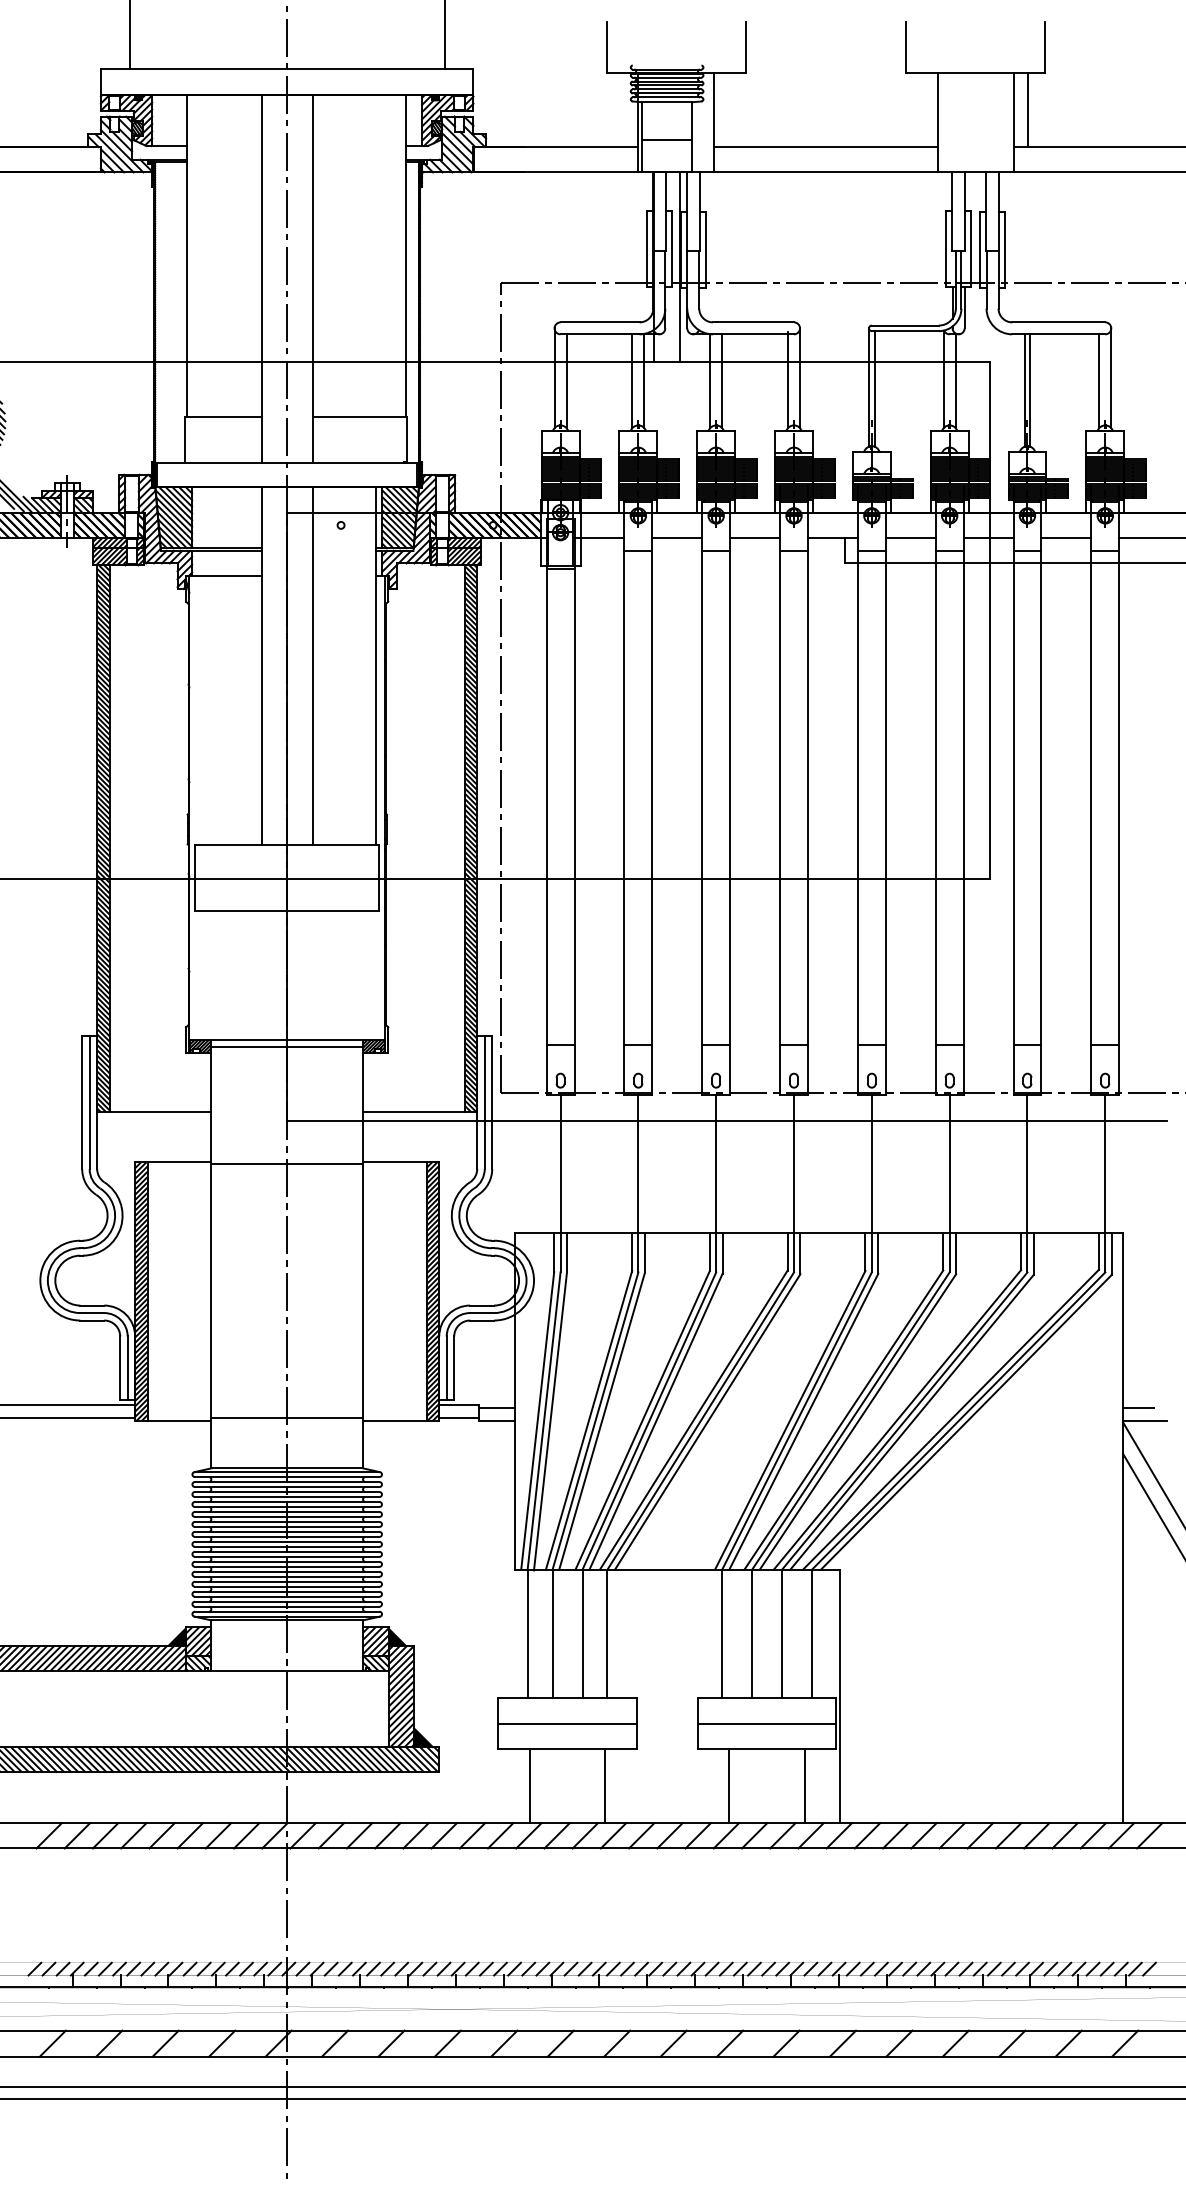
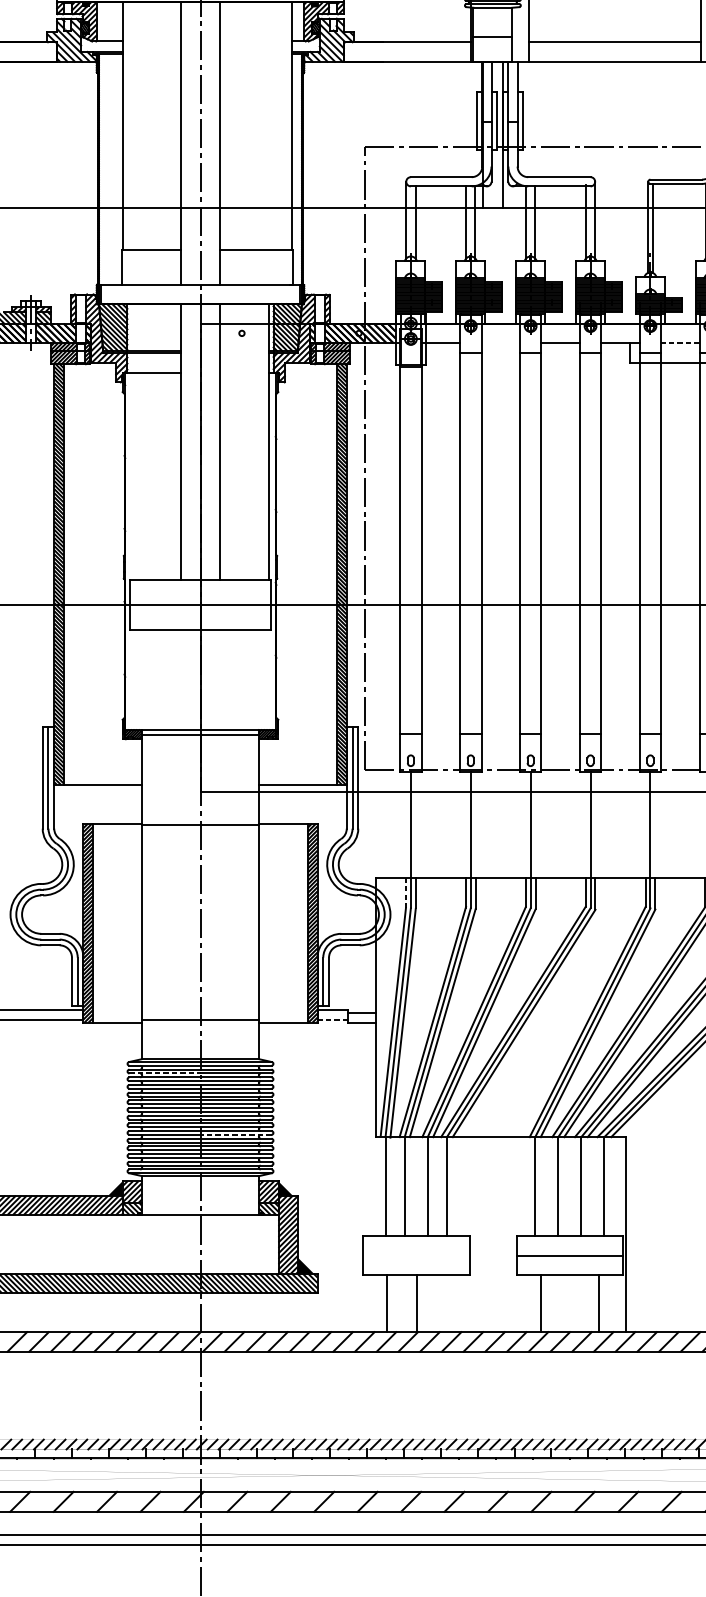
line: (677, 538) -> (500, 343), removed
line: (910, 538) -> (680, 343), solid -> dashed
line: (554, 1252) -> (406, 892), solid -> dashed
line: (459, 1417) -> (333, 1019), solid -> dashed
line: (241, 1487) -> (165, 1073), solid -> dashed
line: (332, 1566) -> (235, 1134), solid -> dashed
line: (567, 1723) -> (416, 1255), removed
line: (605, 1786) -> (416, 1303), moved

